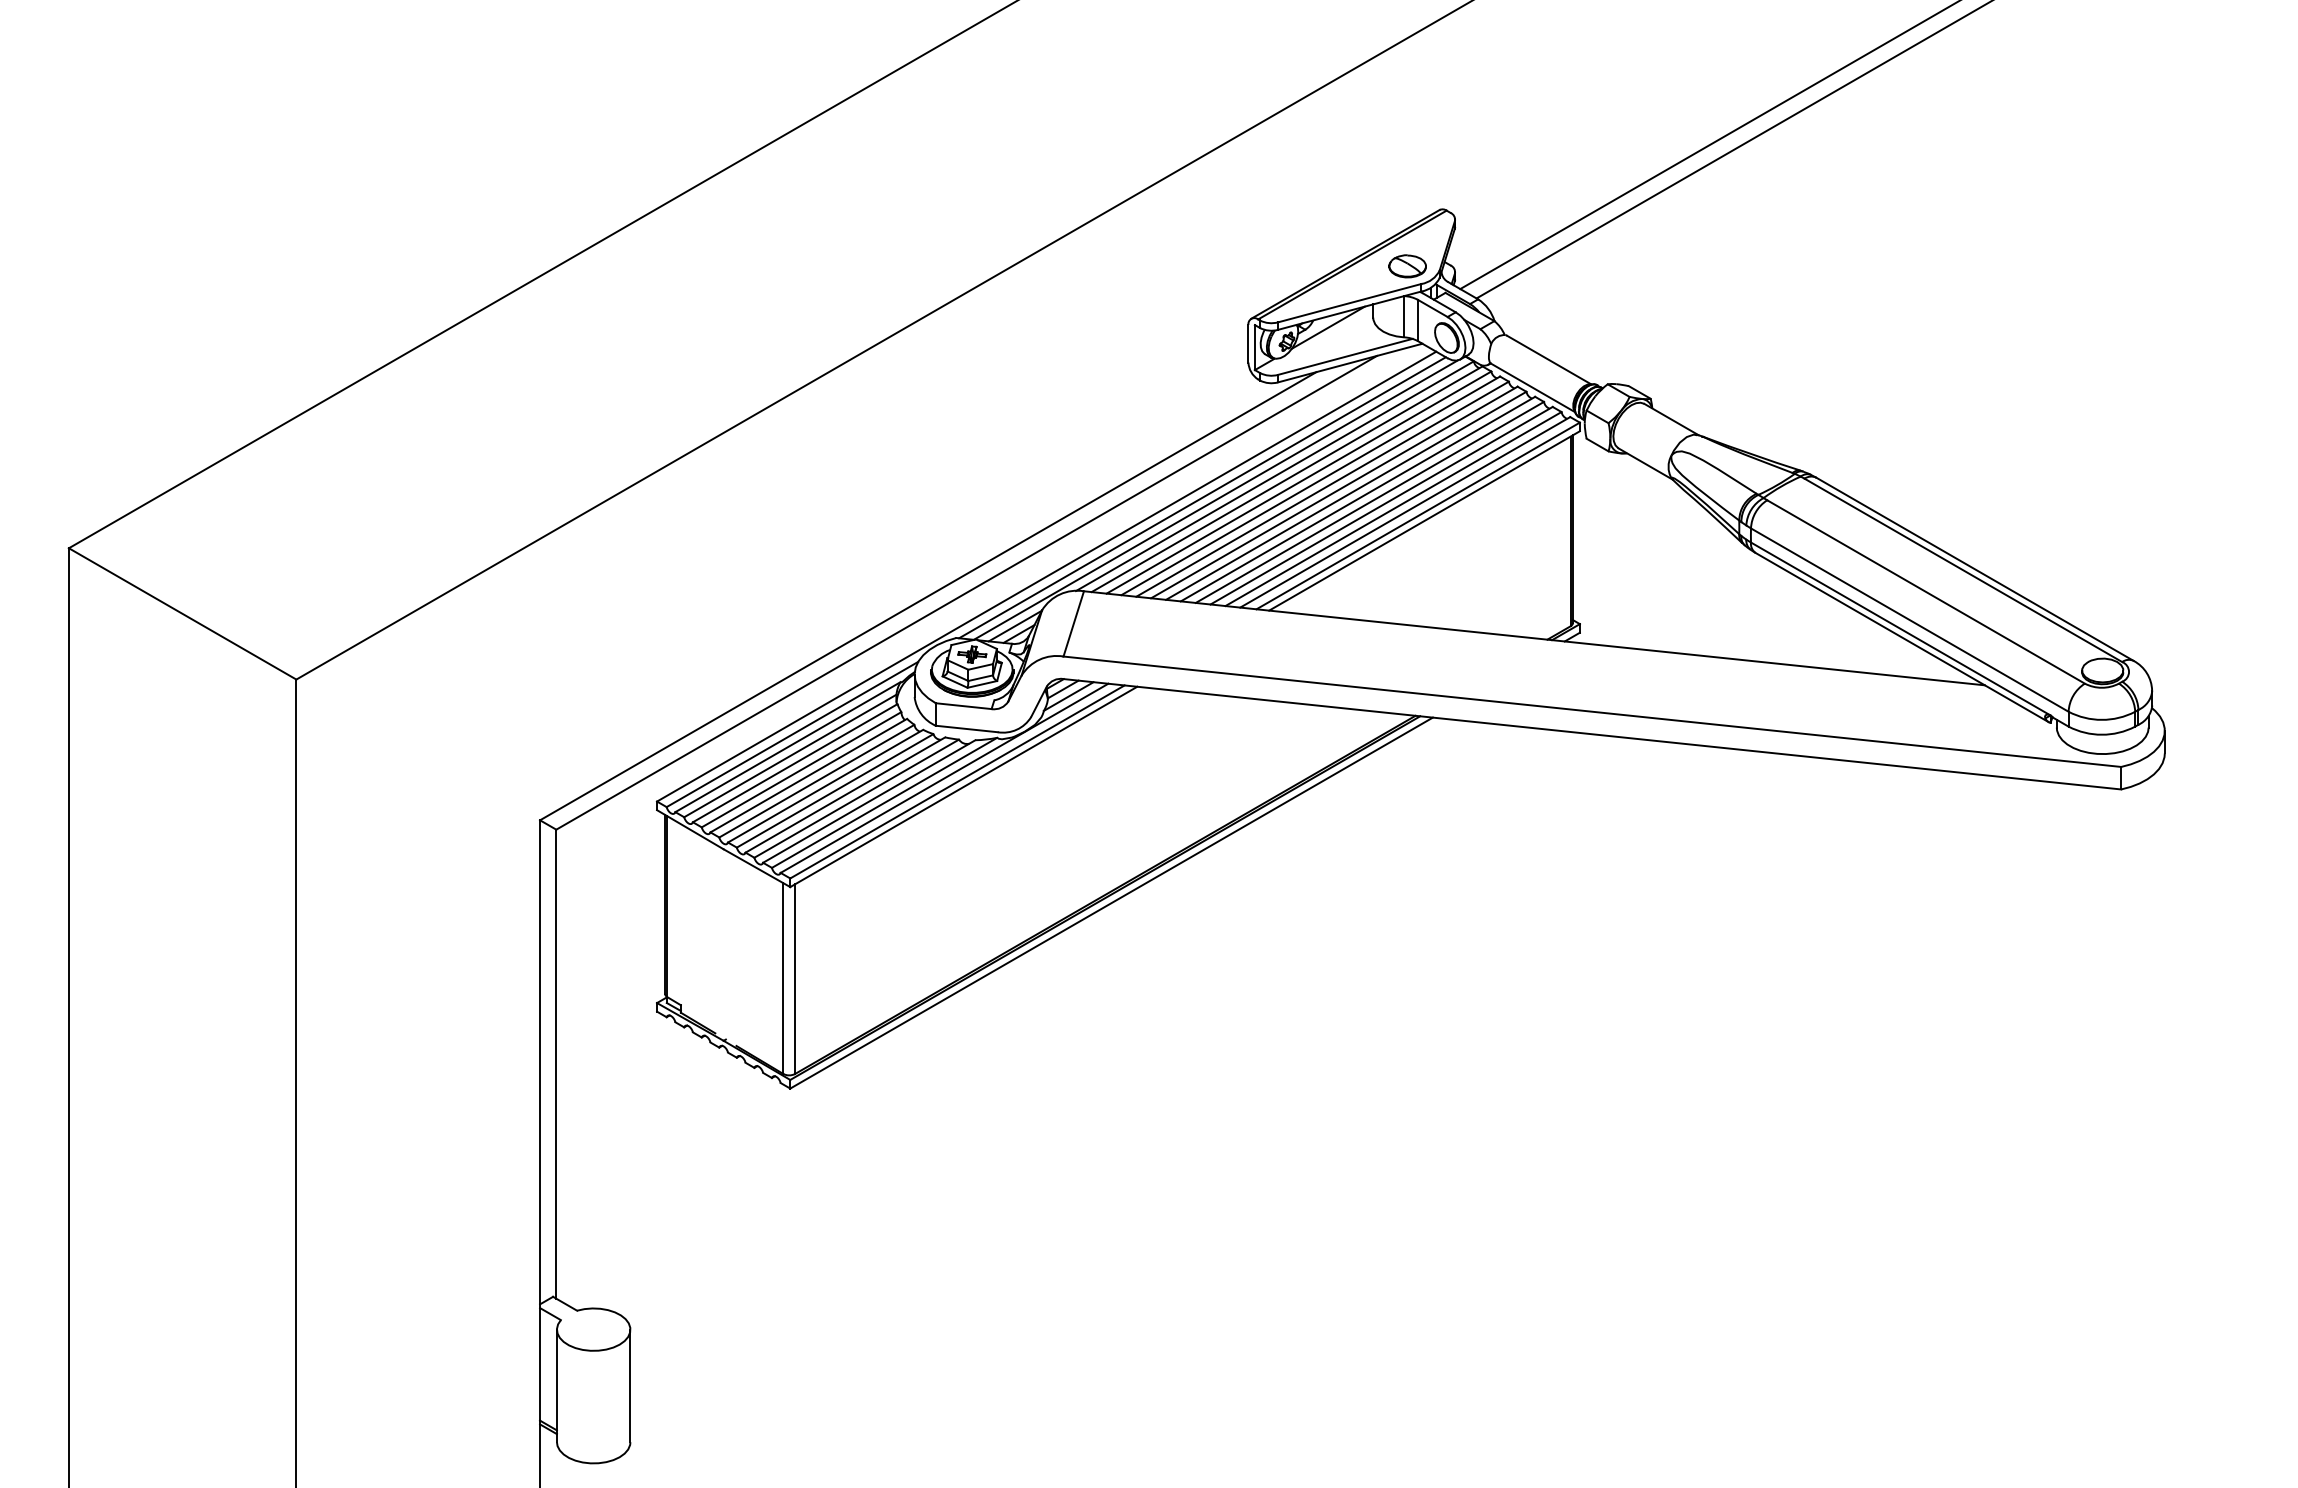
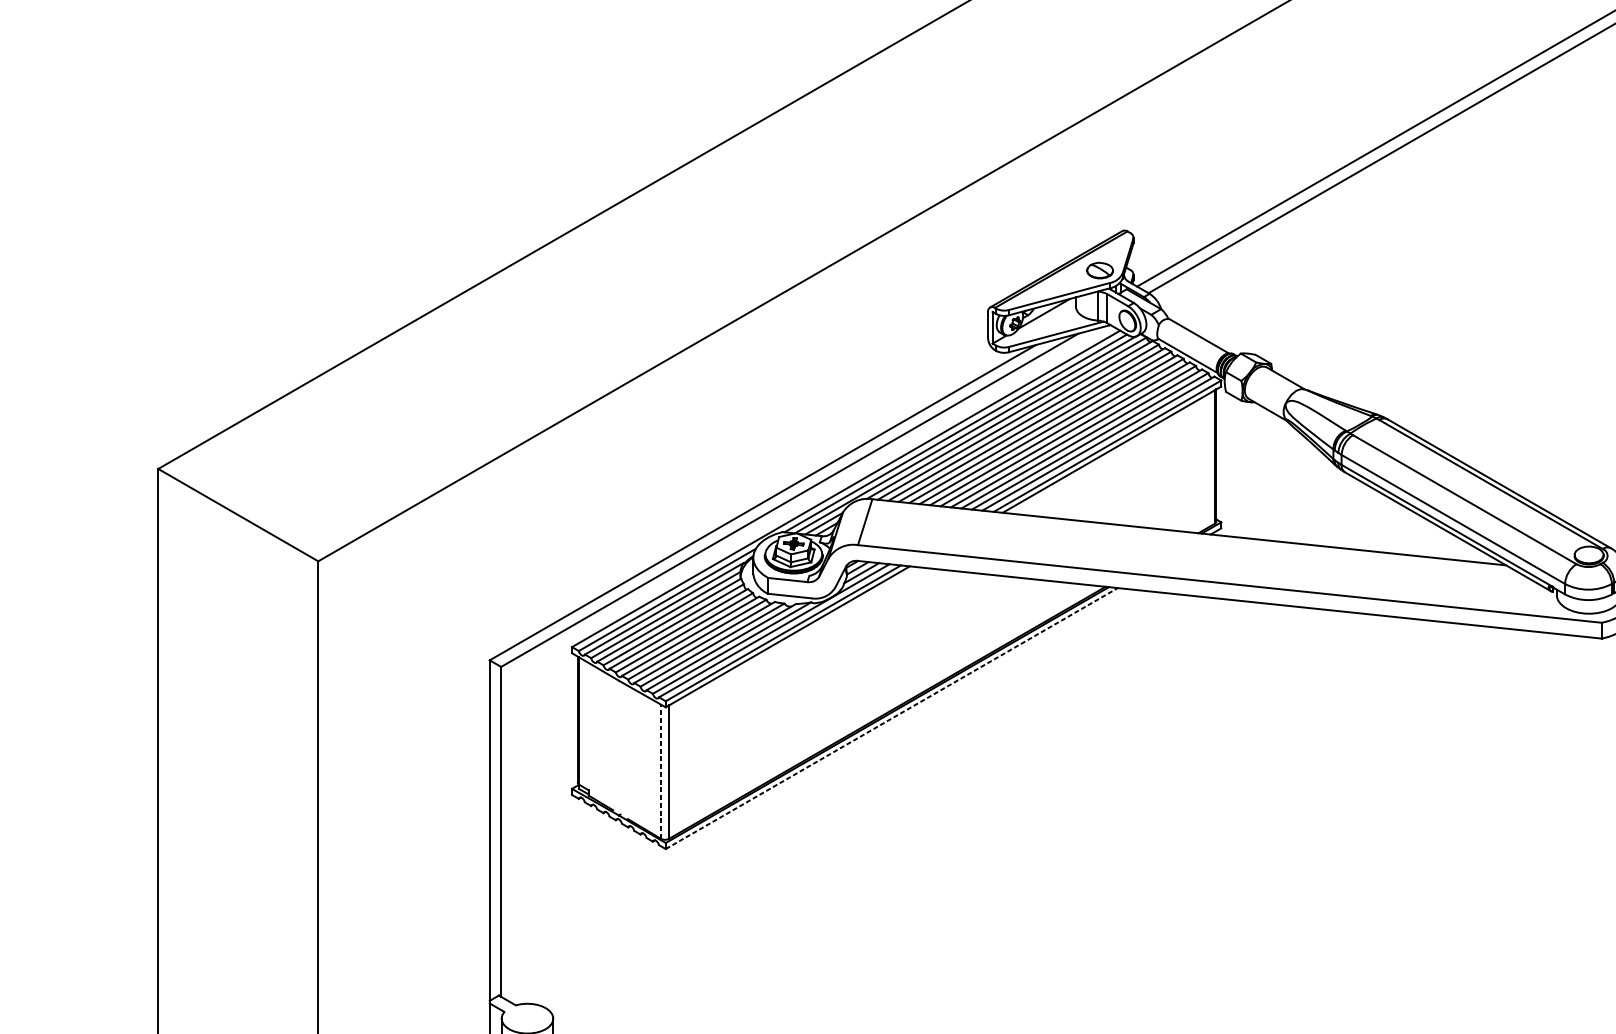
line: (1111, 903) -> (891, 718), solid -> dashed
line: (783, 978) -> (661, 771), solid -> dashed

